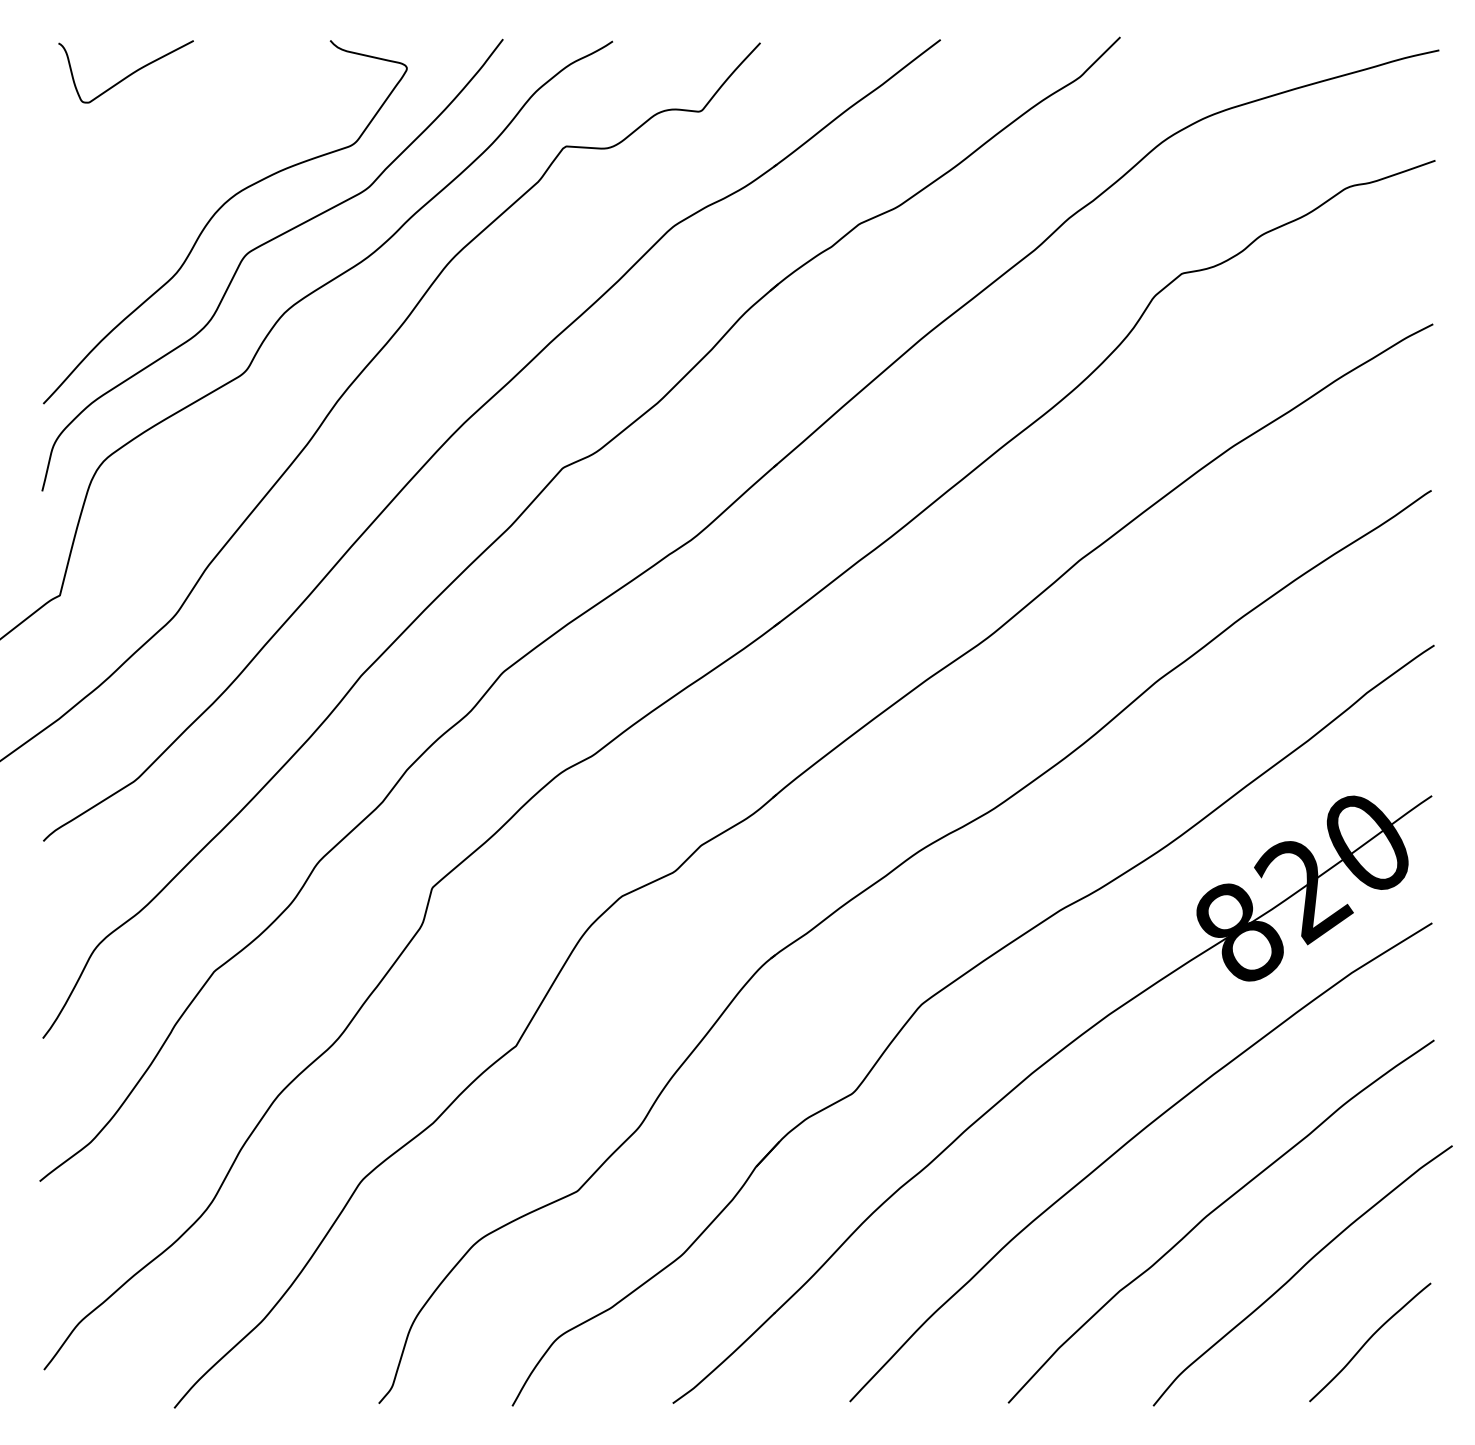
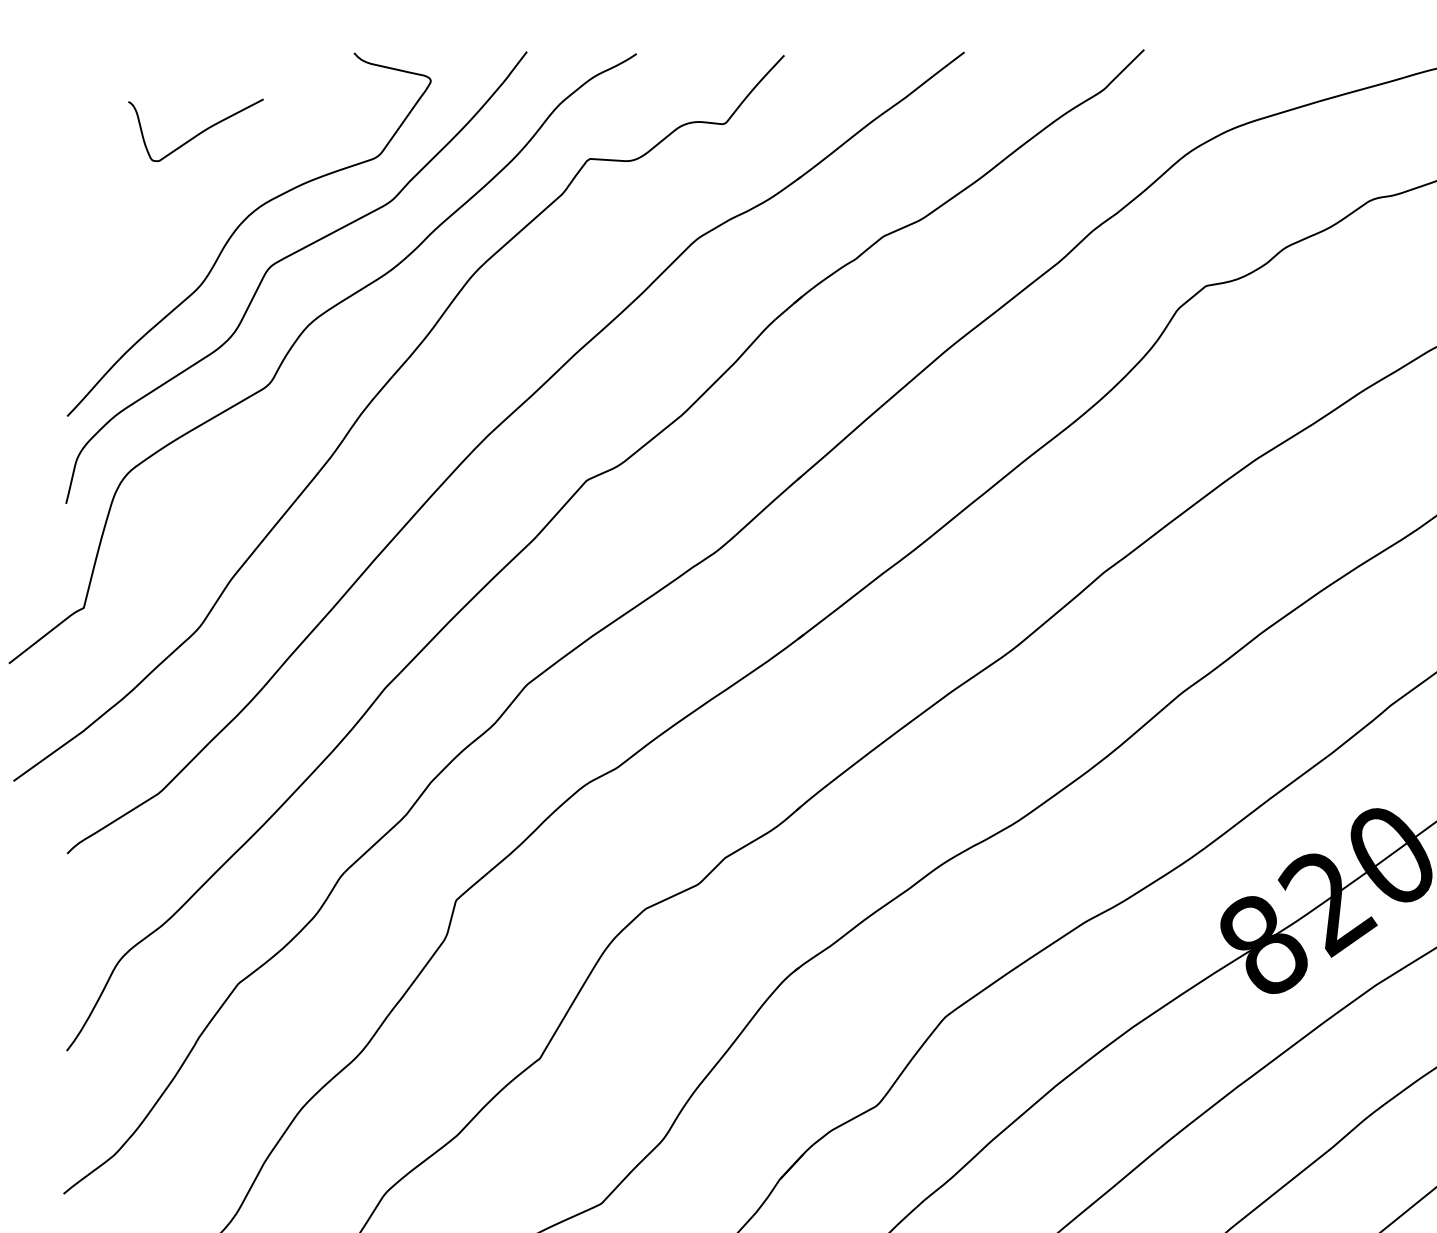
curve: (127, 75) -> (197, 133), moved

